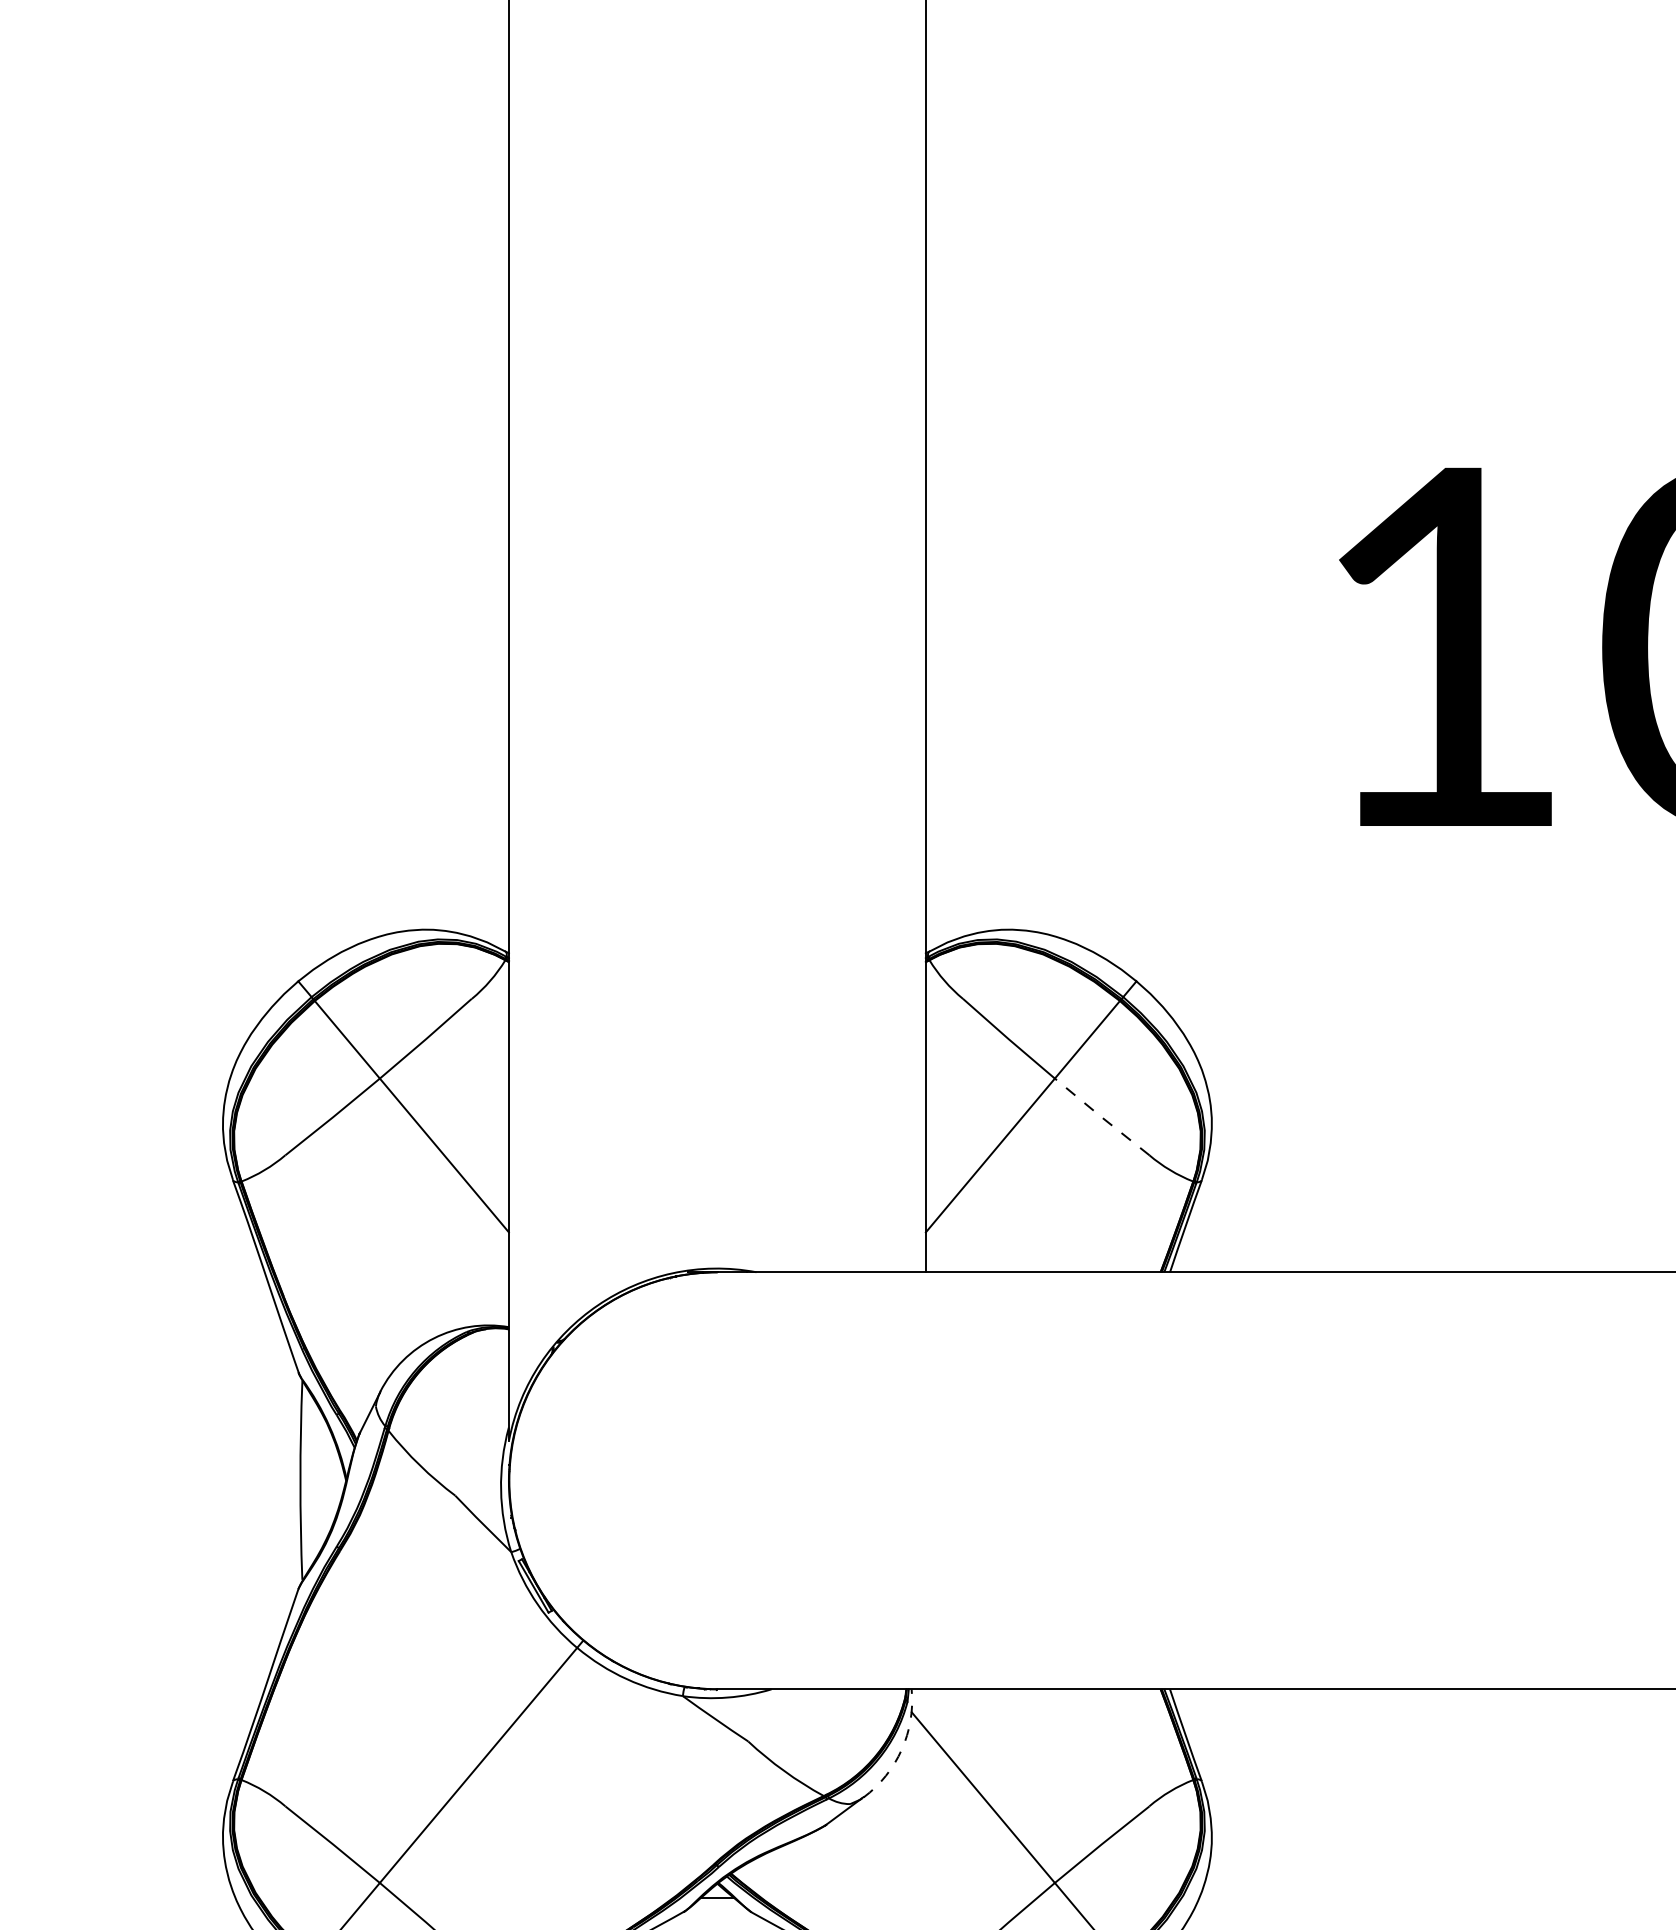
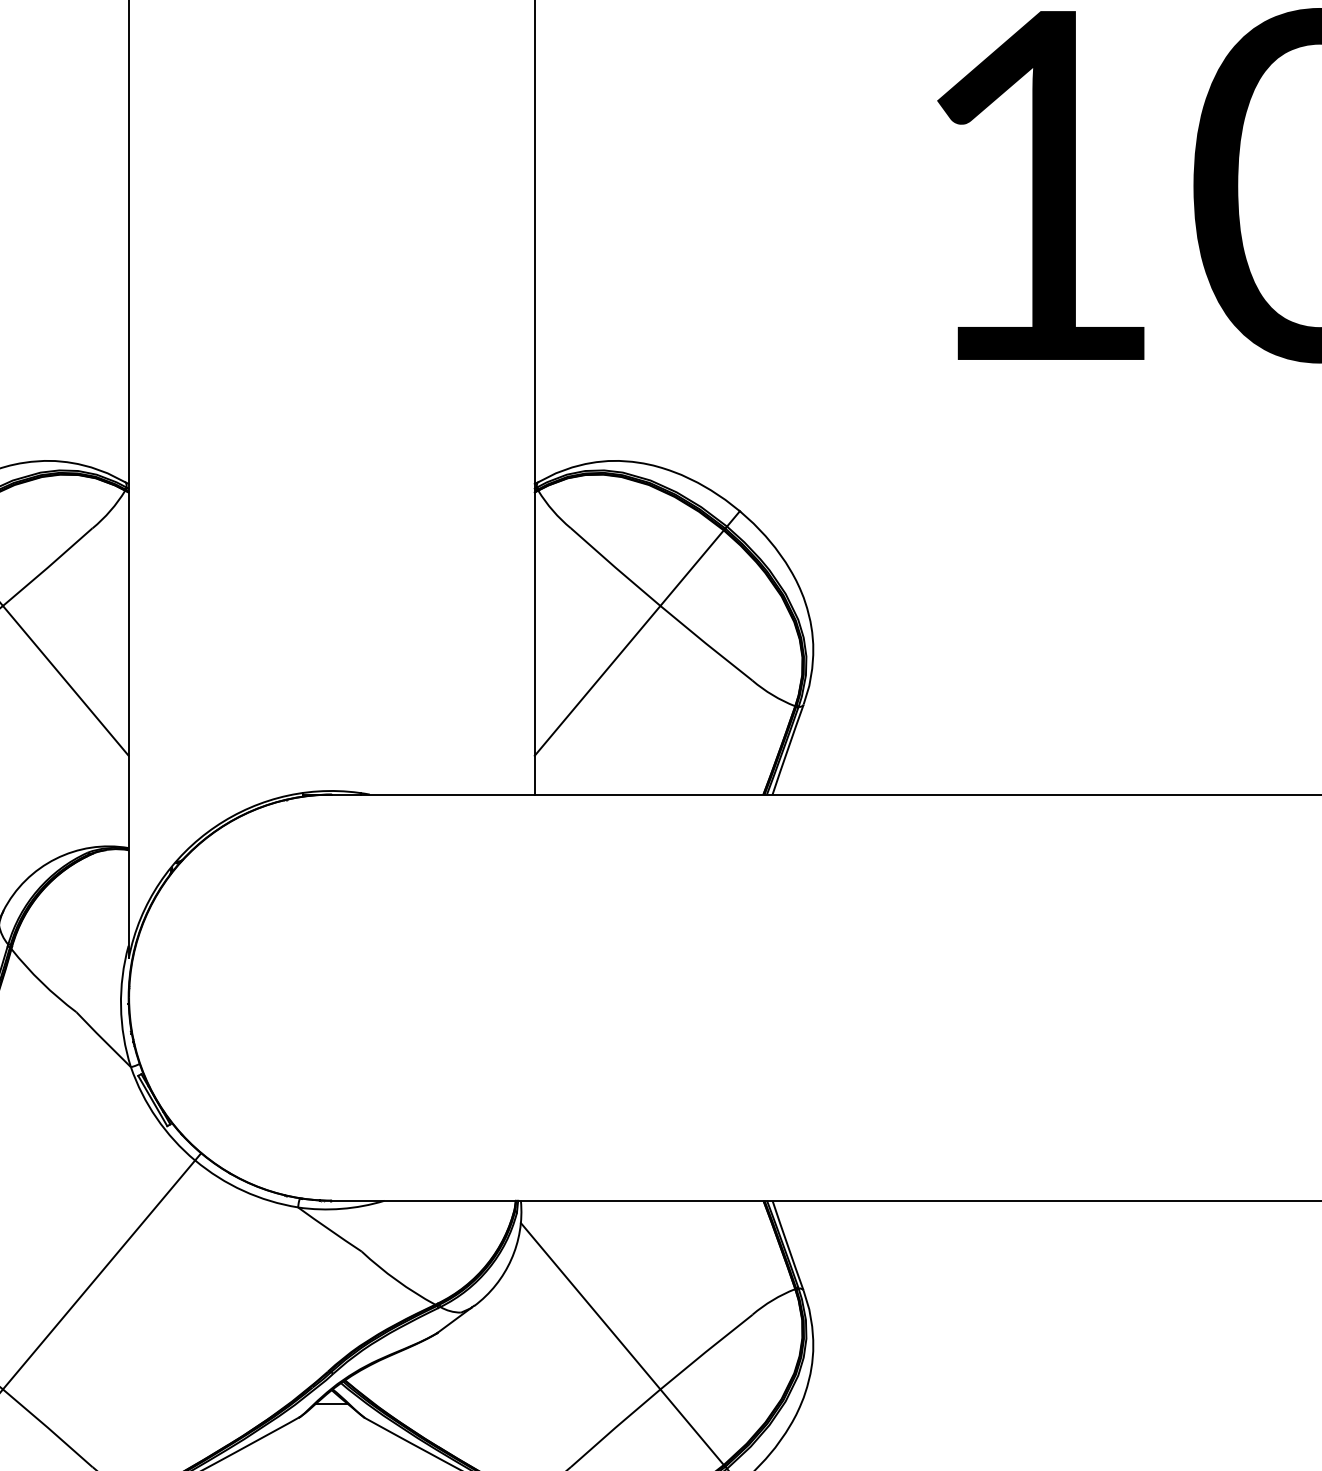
line: (1101, 1117) -> (705, 643), dashed -> solid
arc: (901, 1749) -> (511, 1259), dashed -> solid

